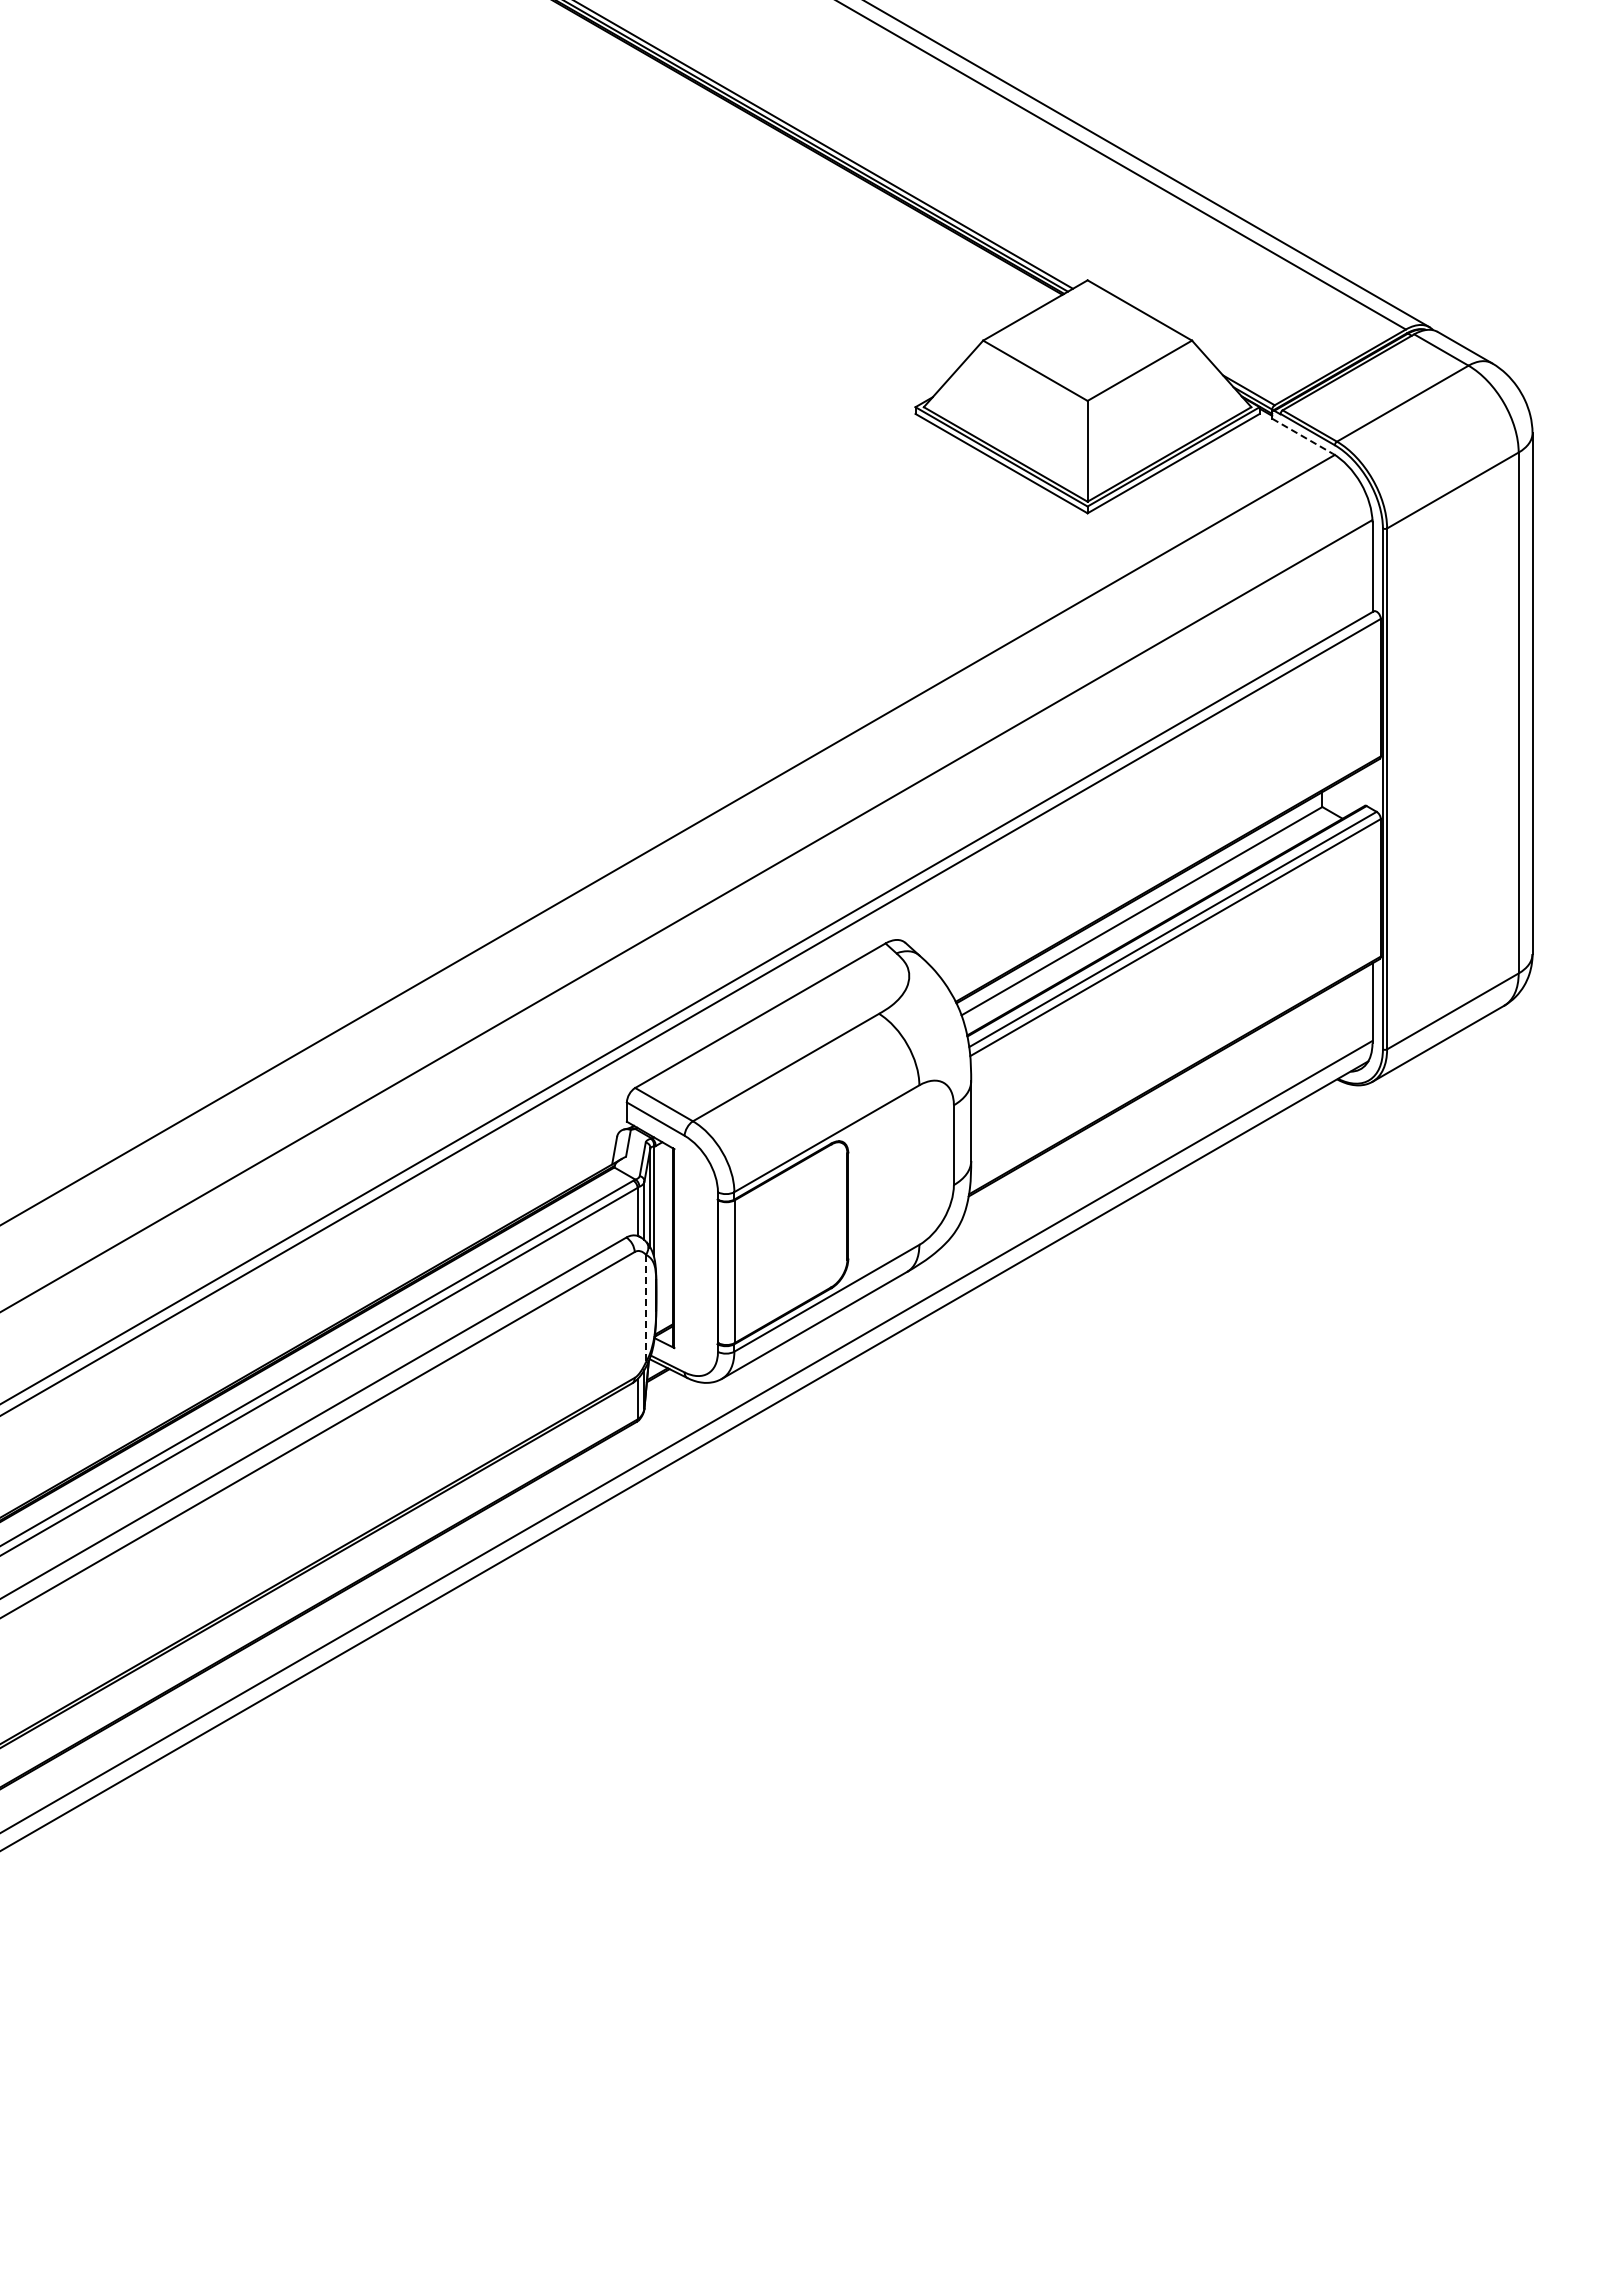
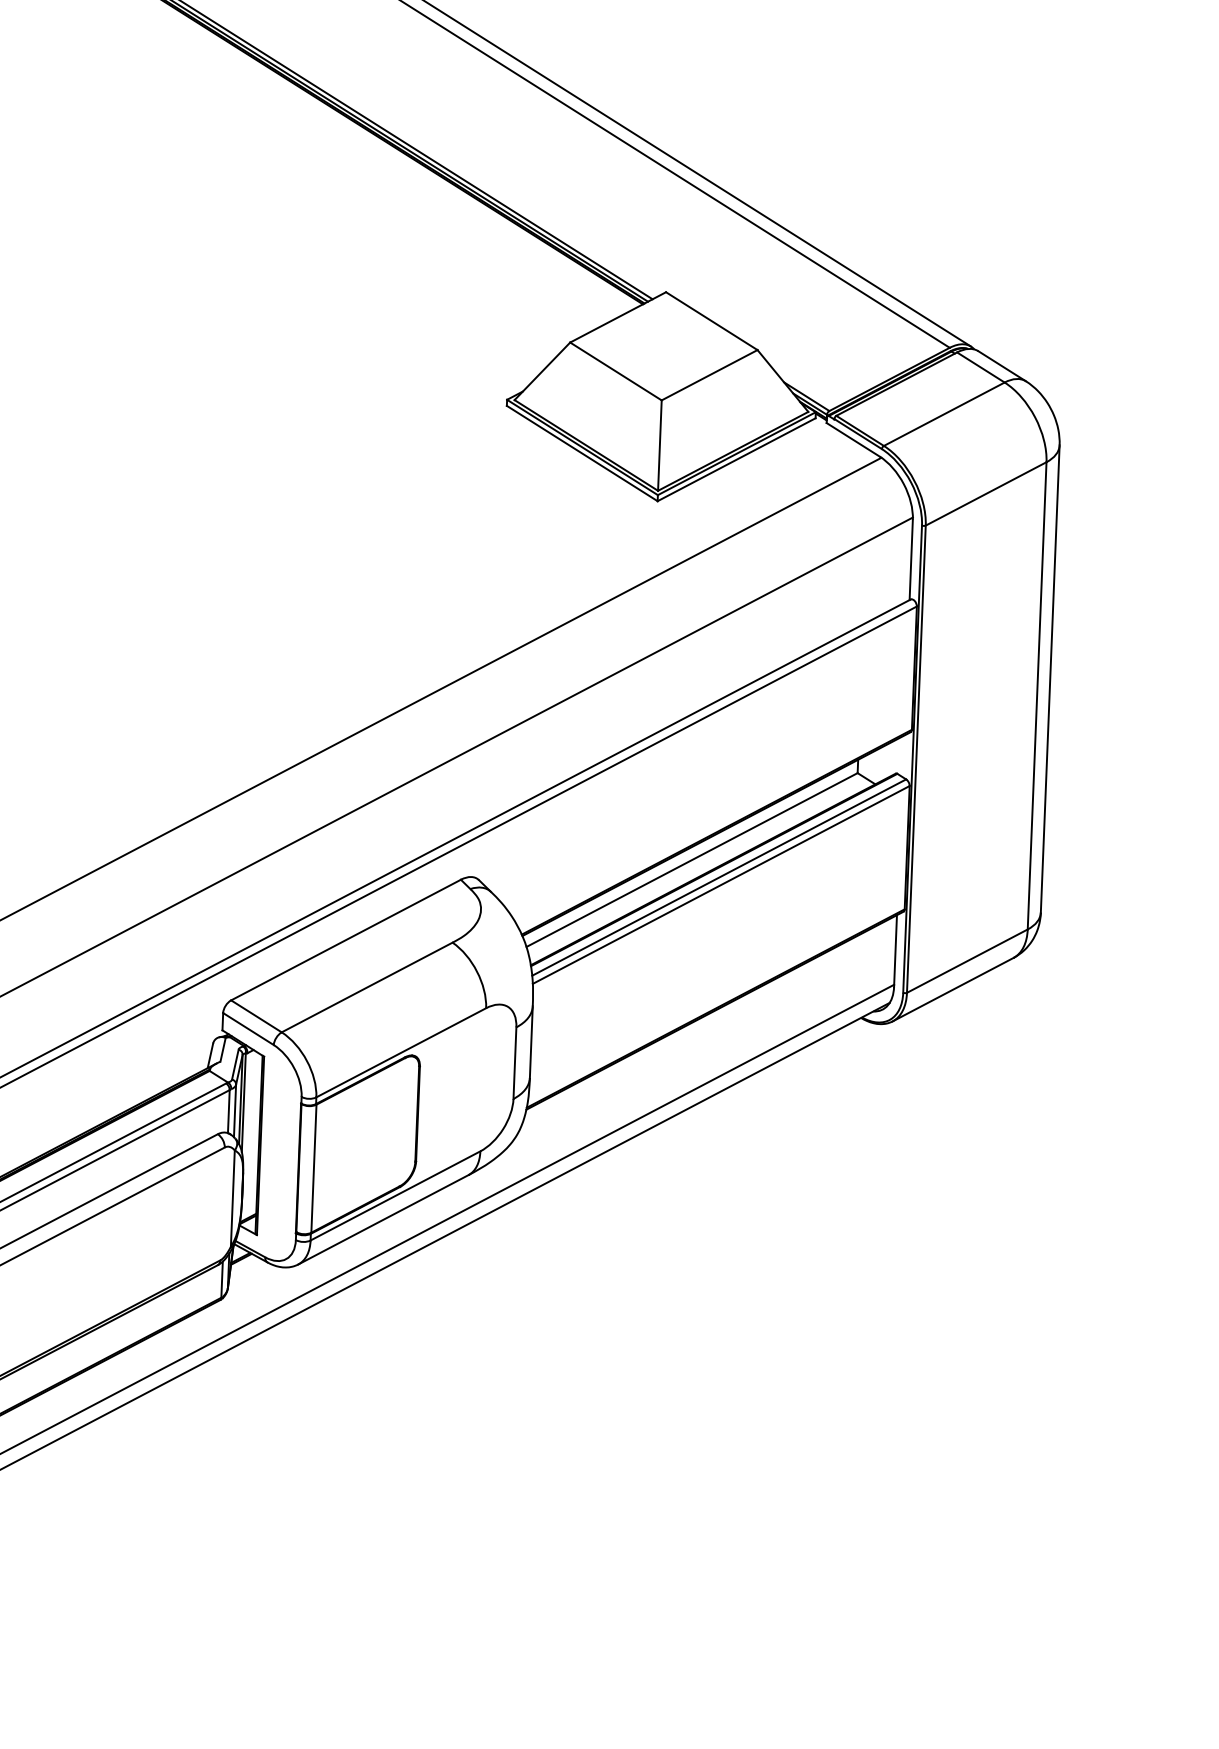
line: (1302, 436) -> (853, 440), dashed -> solid
line: (645, 1308) -> (232, 1198), dashed -> solid

